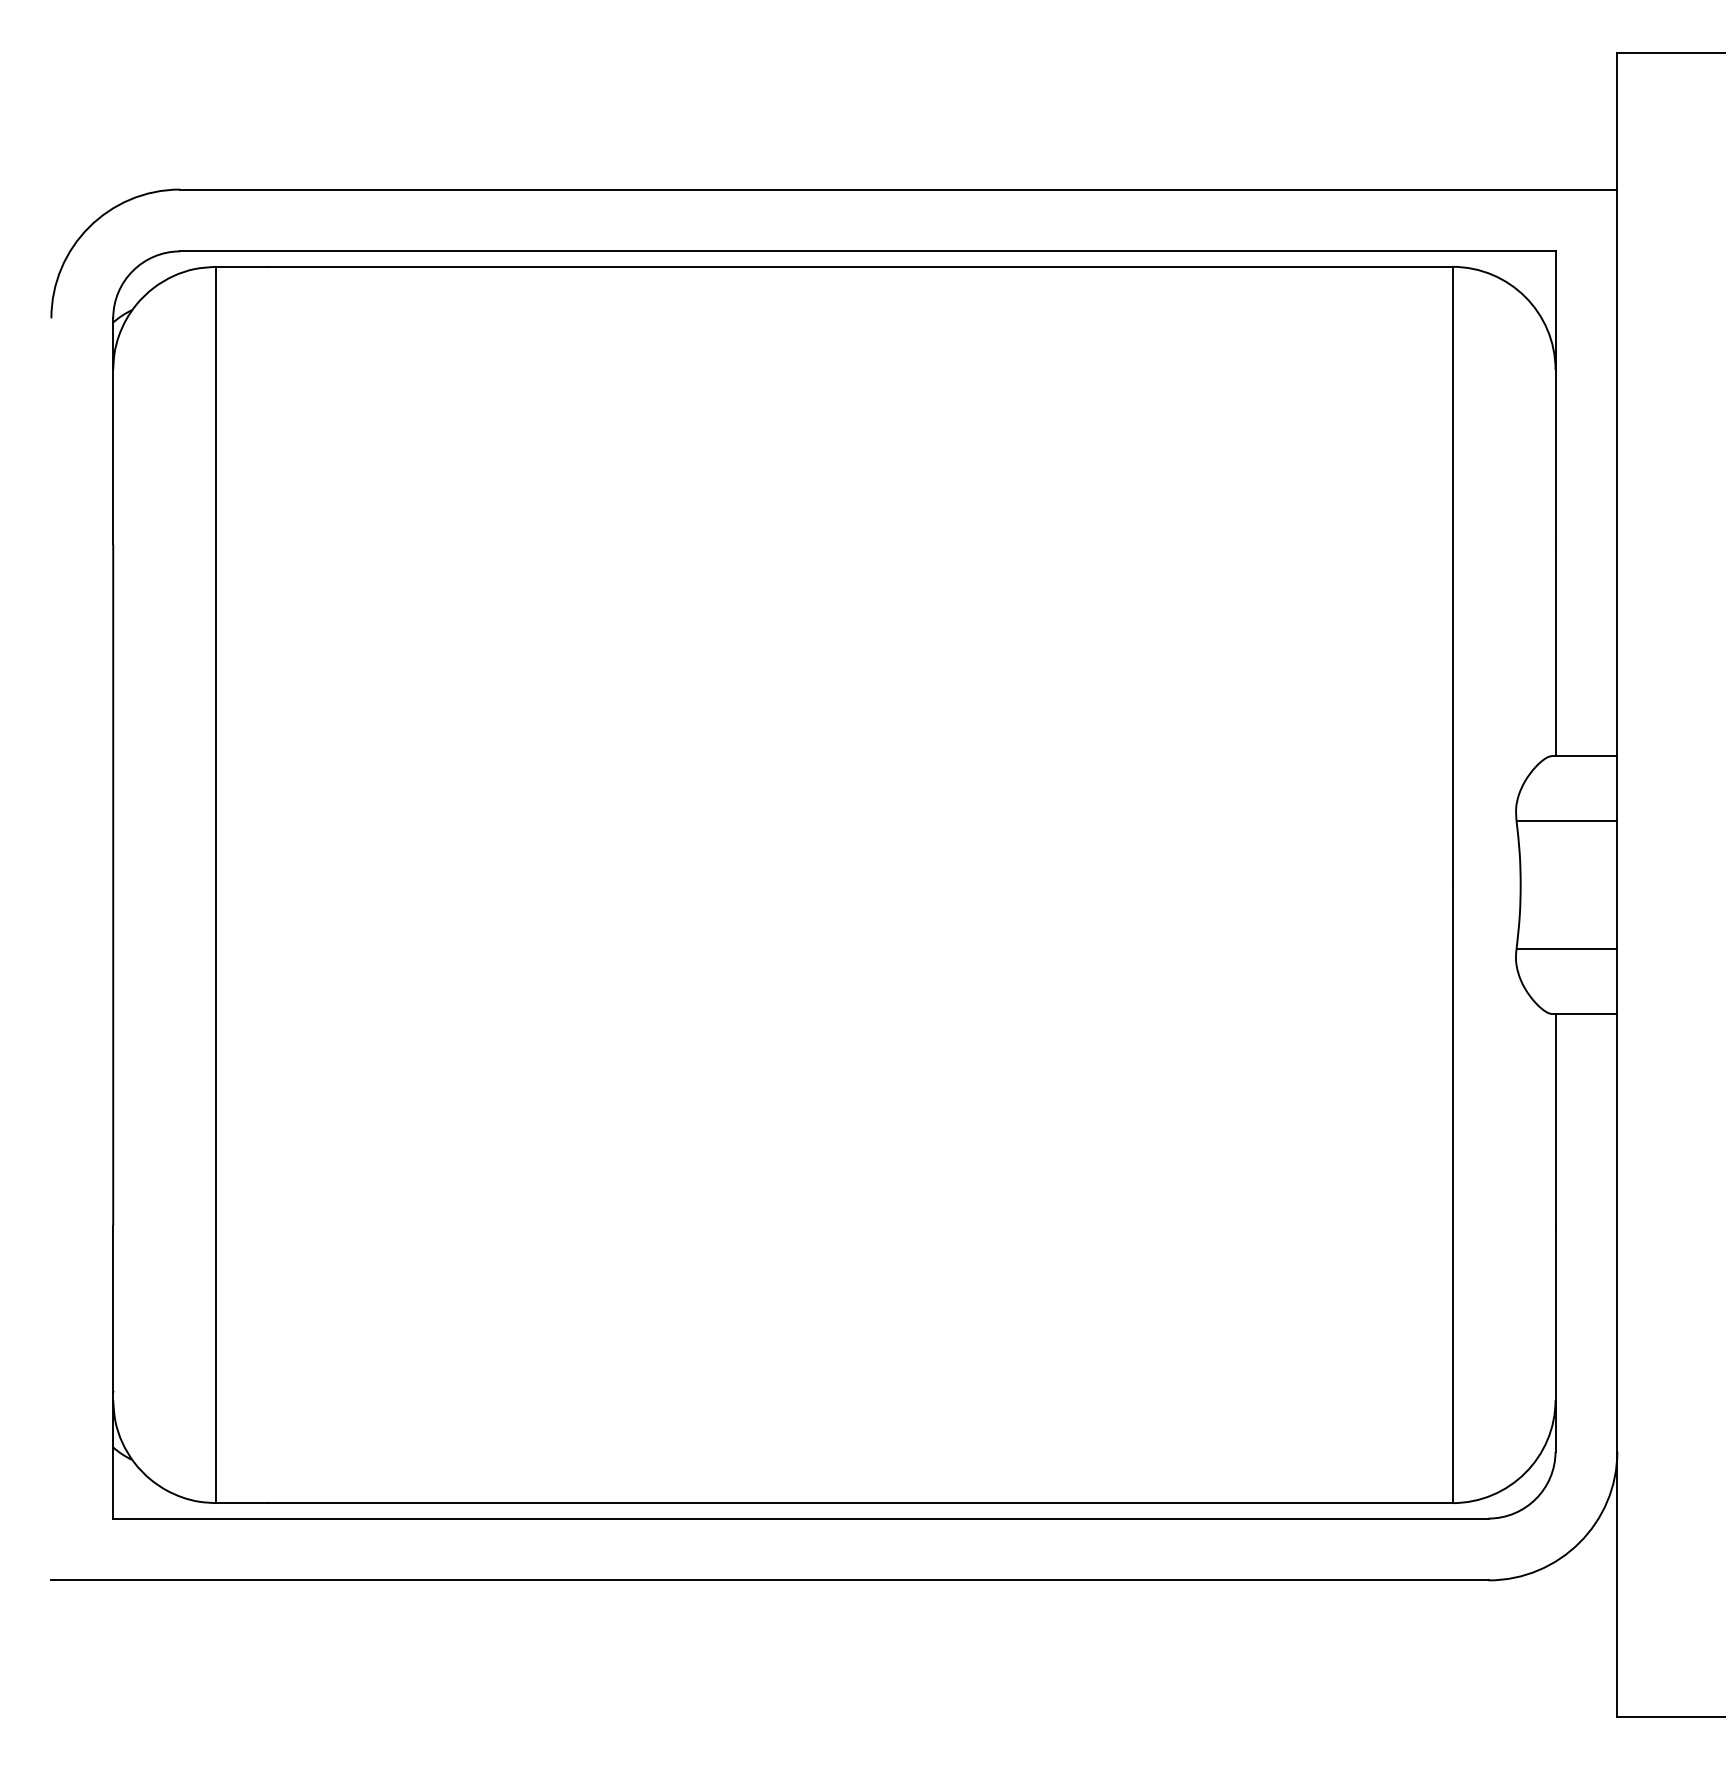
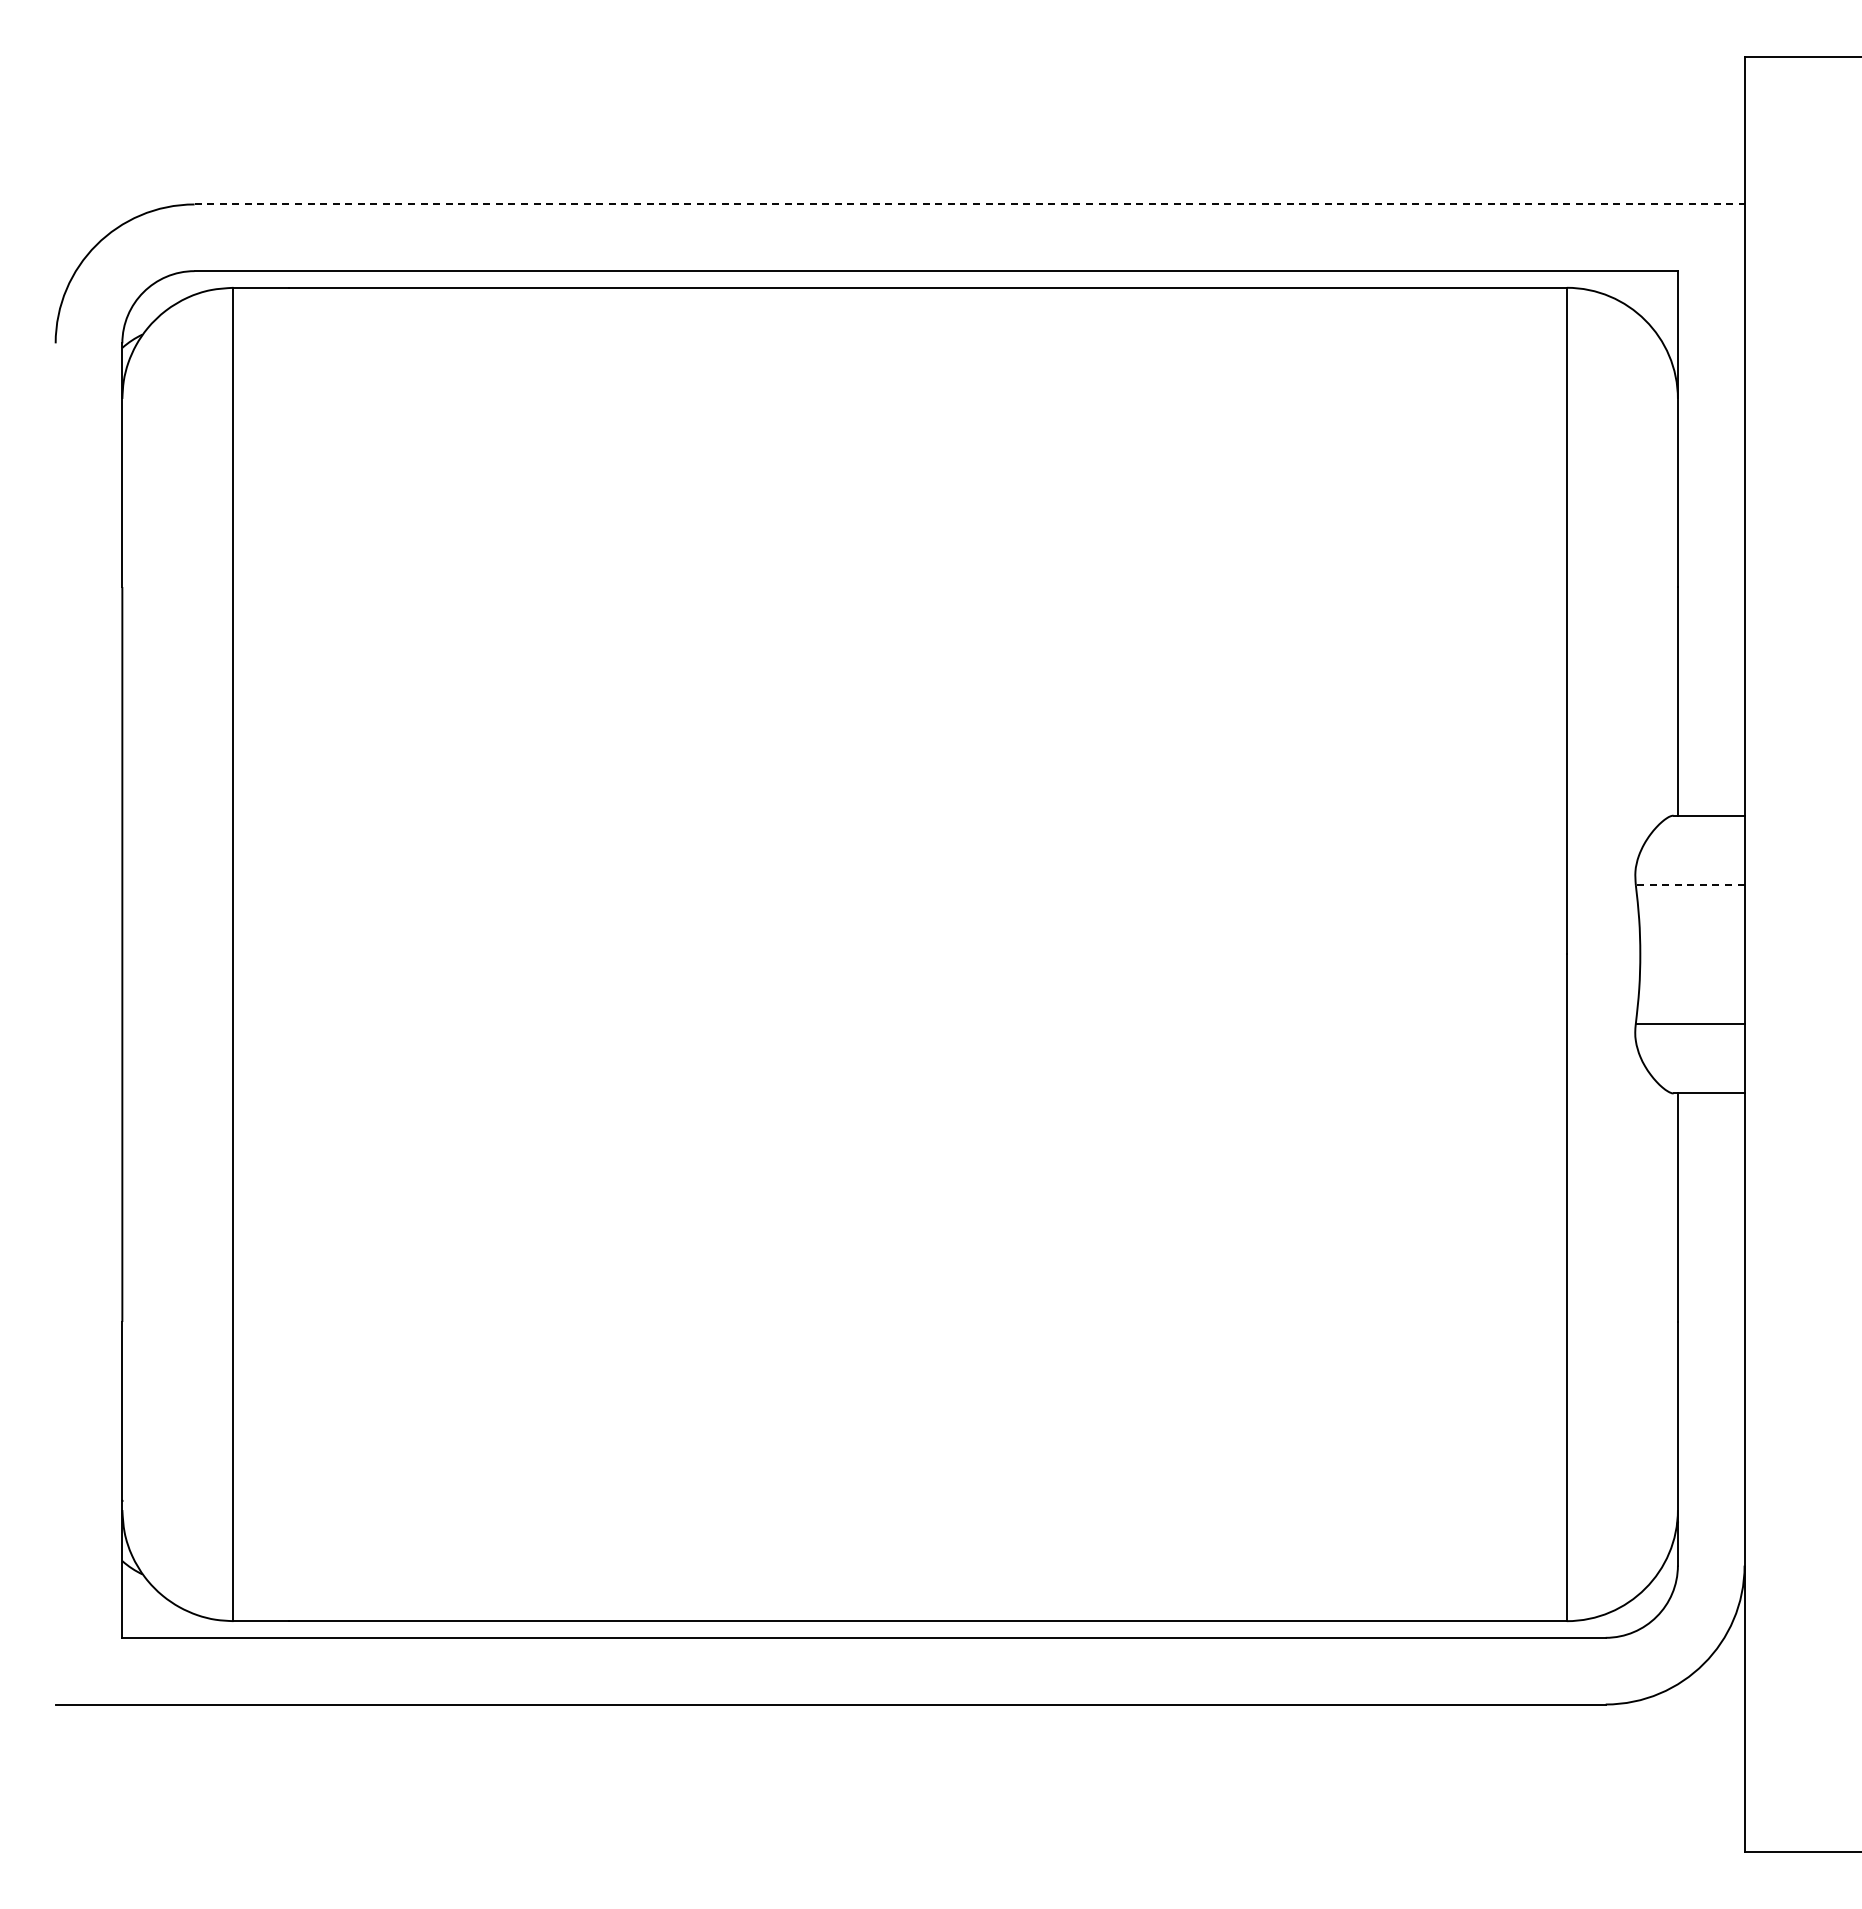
line: (899, 189) -> (970, 204), solid -> dashed
line: (1566, 821) -> (1689, 885), solid -> dashed

